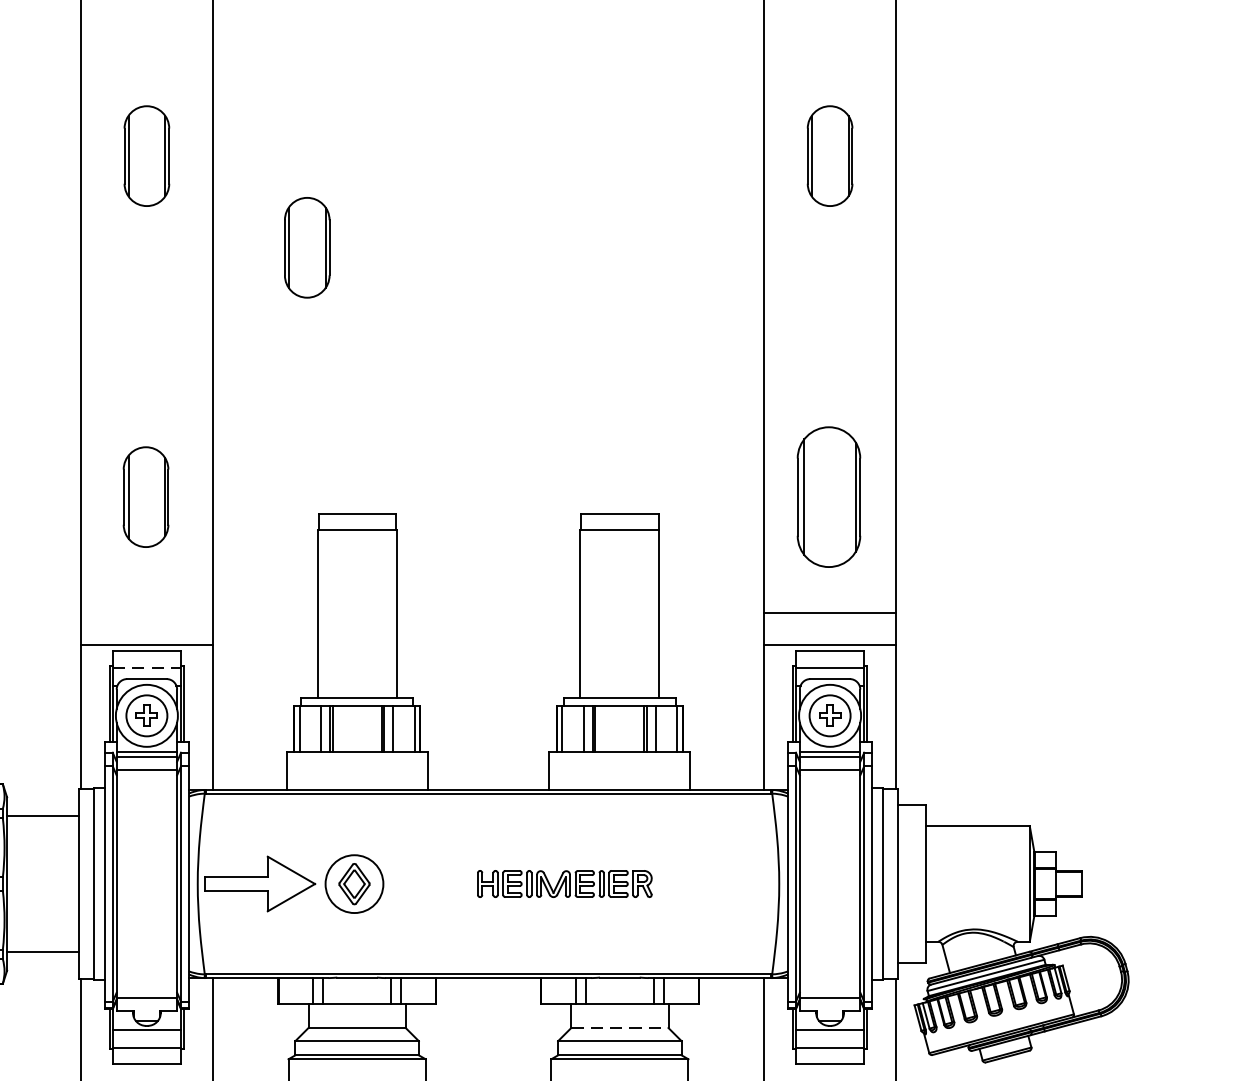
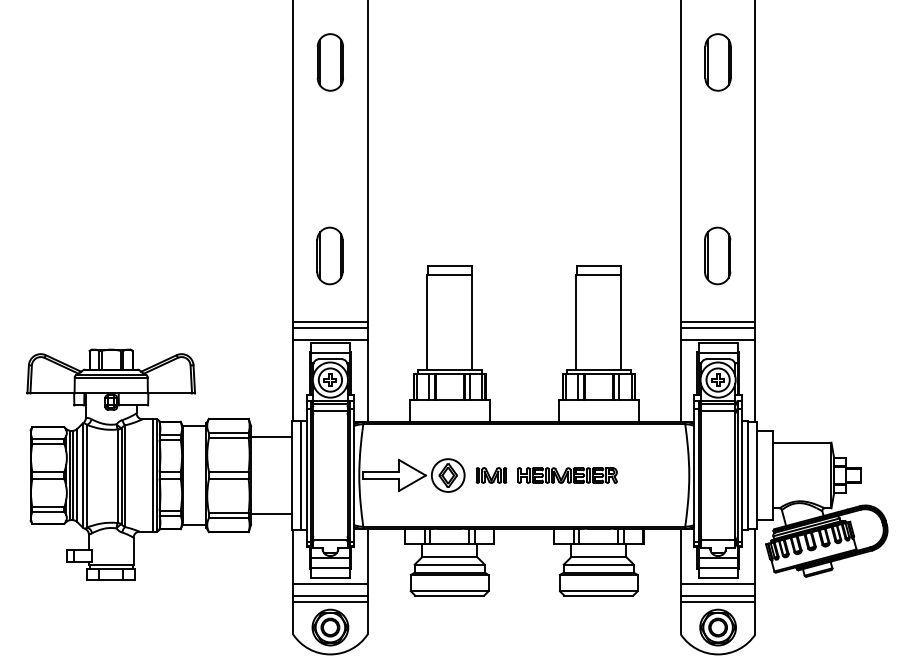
part: (305, 247) -> (420, 114), removed
part: (828, 496) -> (717, 255), size x0.71
line: (147, 612) -> (330, 321), added
line: (147, 623) -> (330, 327), added
line: (828, 623) -> (717, 327), added
line: (147, 667) -> (330, 352), dashed -> solid
part: (430, 884) -> (491, 475), added
line: (619, 1028) -> (598, 557), dashed -> solid
line: (147, 1076) -> (330, 584), added
line: (828, 1076) -> (717, 584), added

